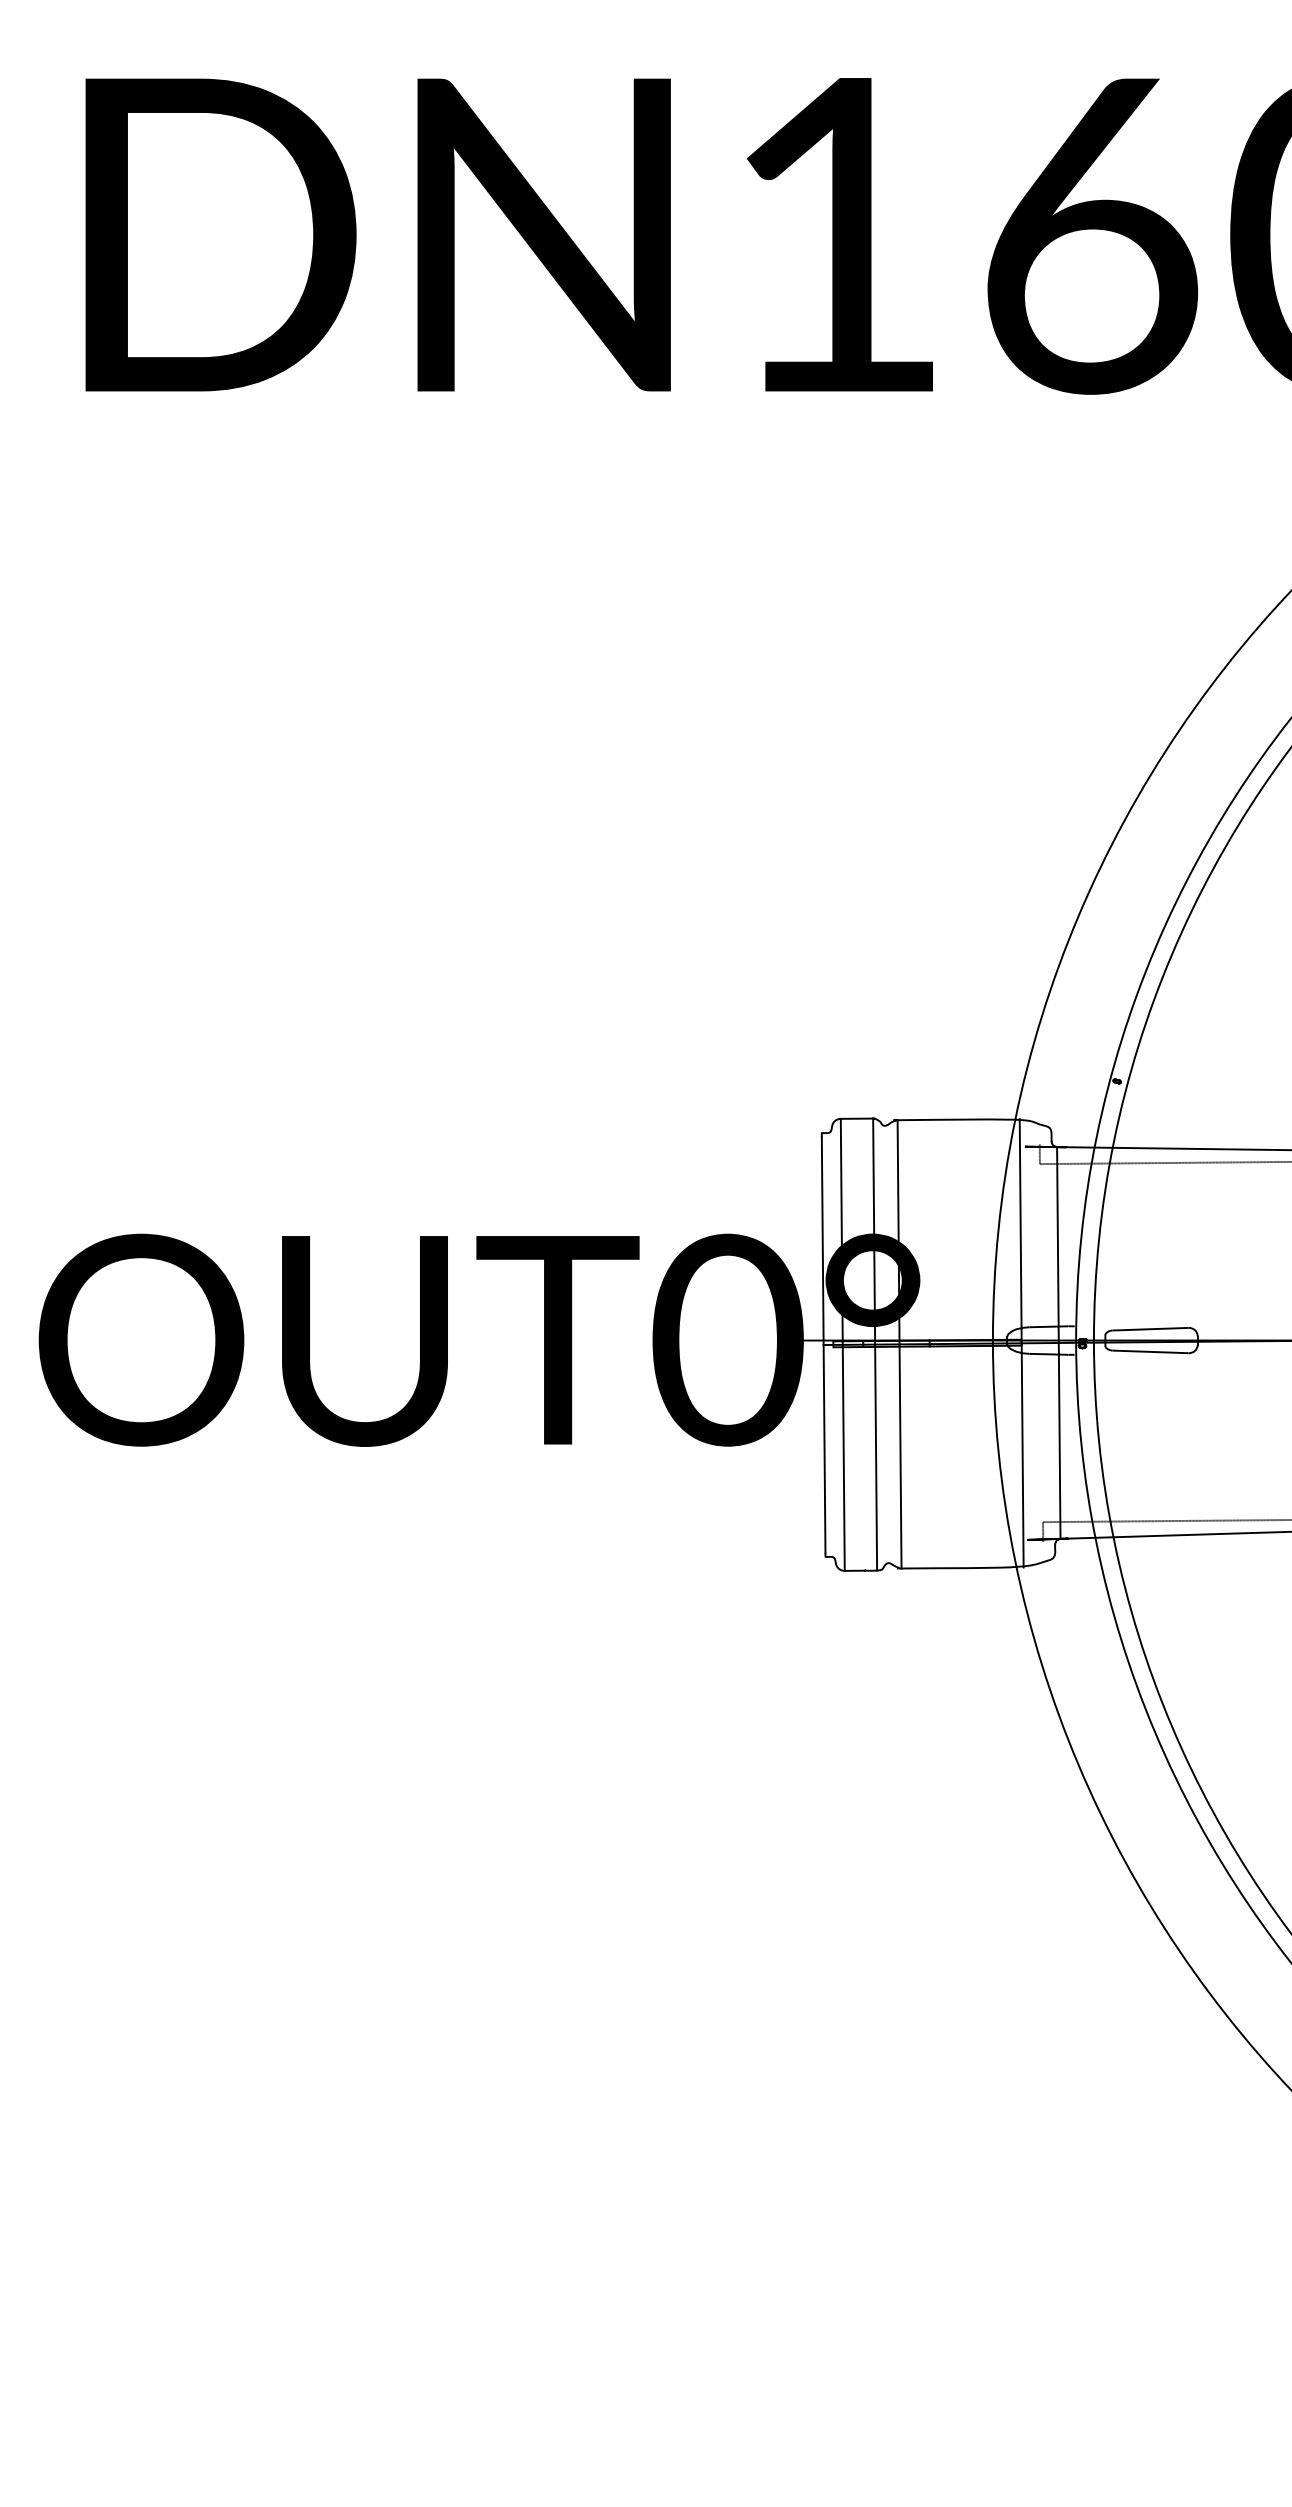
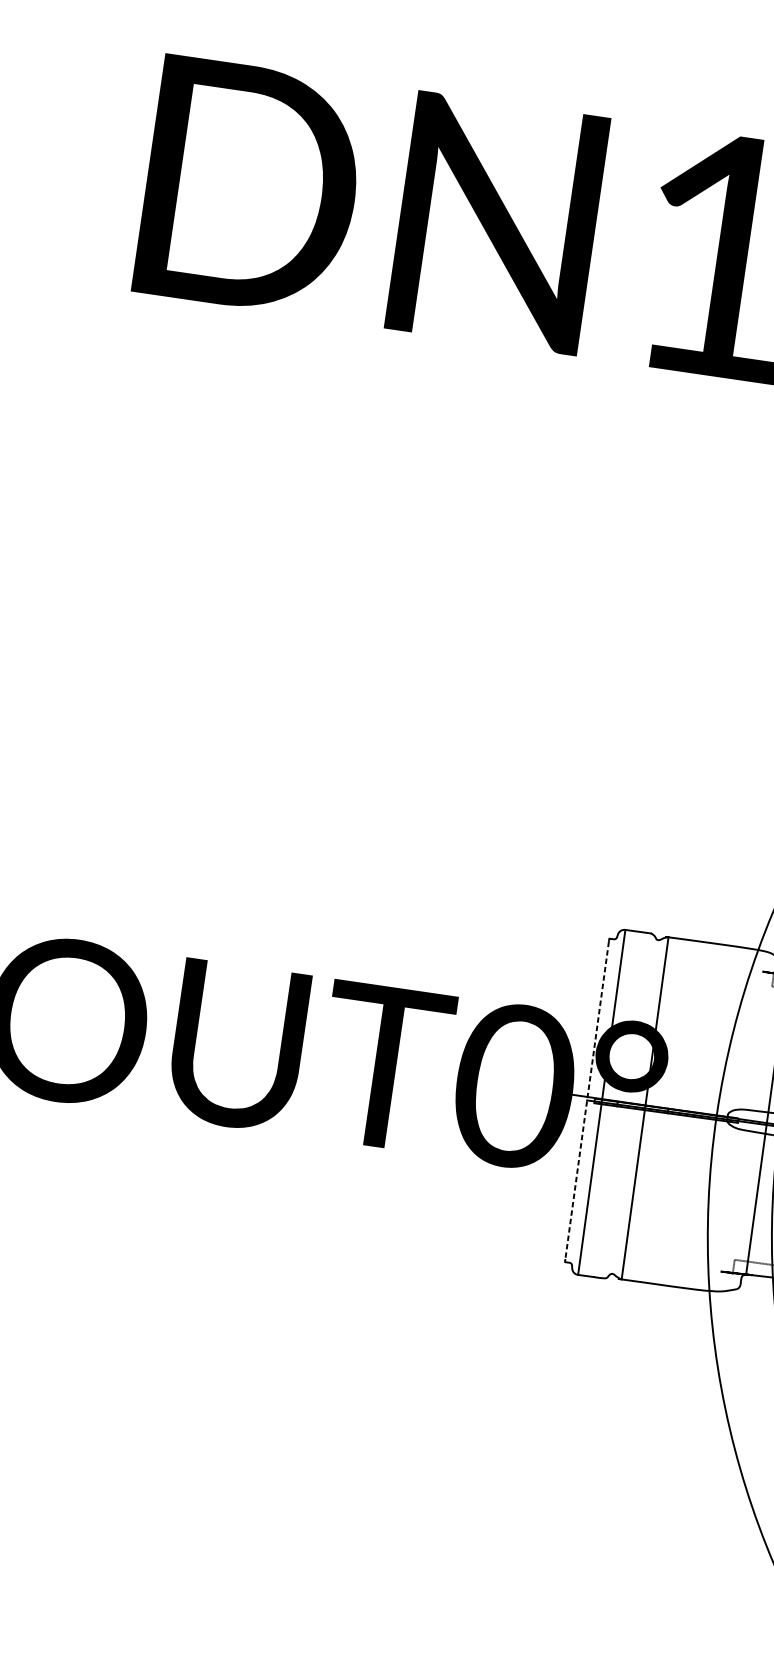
line: (1021, 1343) -> (738, 1121), removed
line: (875, 1344) -> (626, 1105), removed
line: (823, 1345) -> (586, 1100), solid -> dashed

